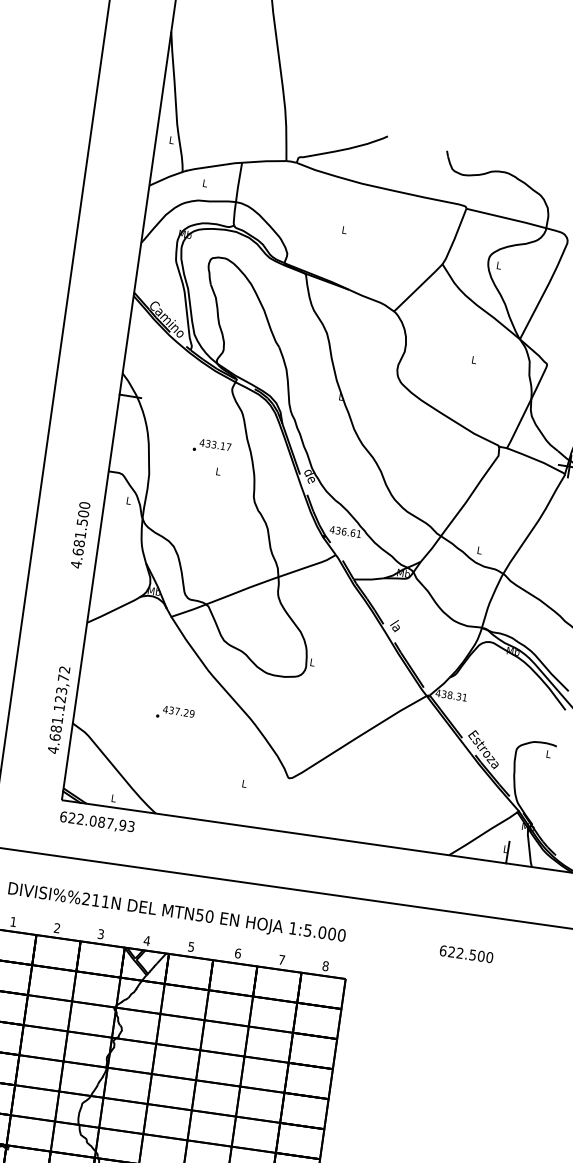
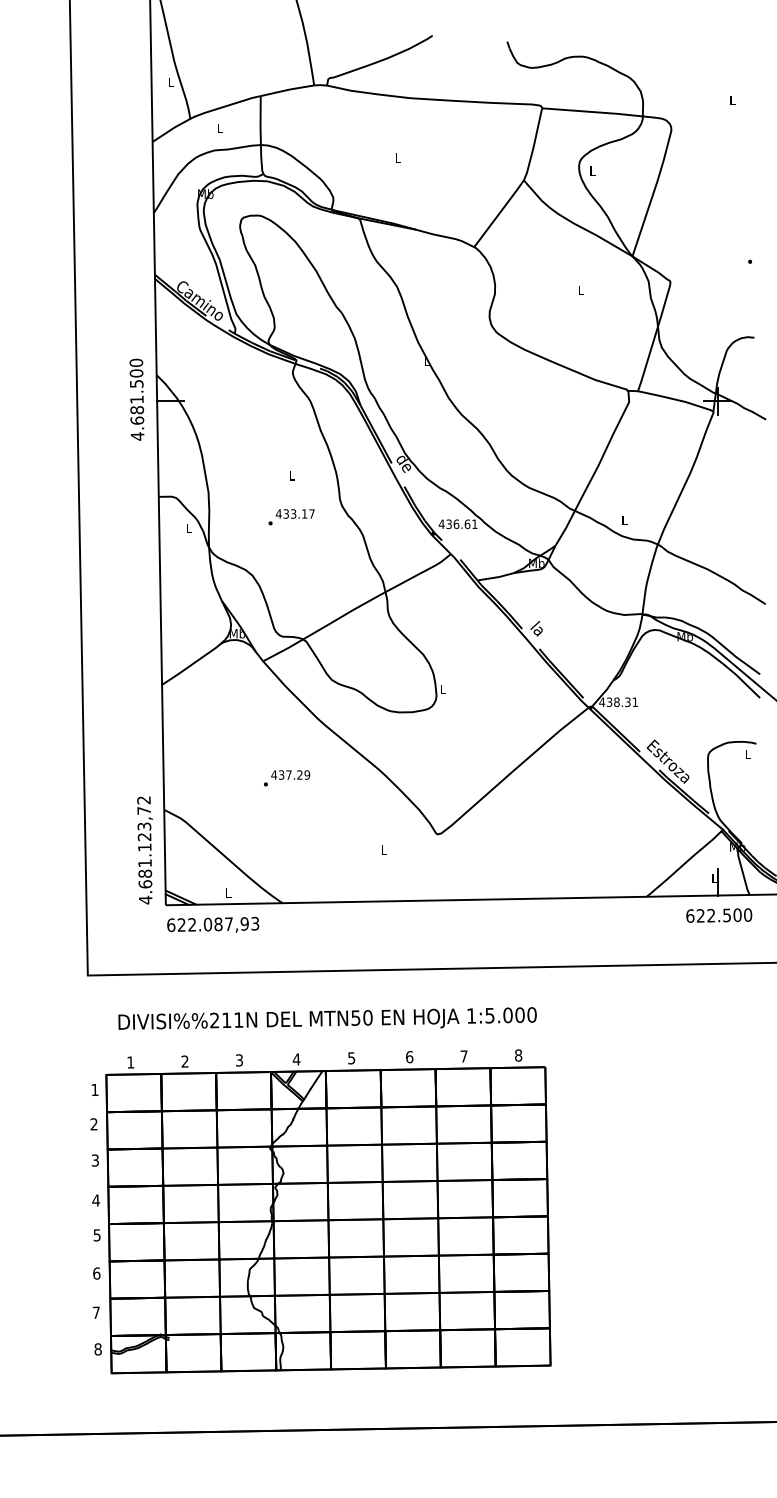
text: (211, 447) -> (291, 517), moved
text: (80, 534) -> (136, 399), moved
text: (59, 710) -> (145, 850), moved
text: (466, 954) -> (719, 915), moved

